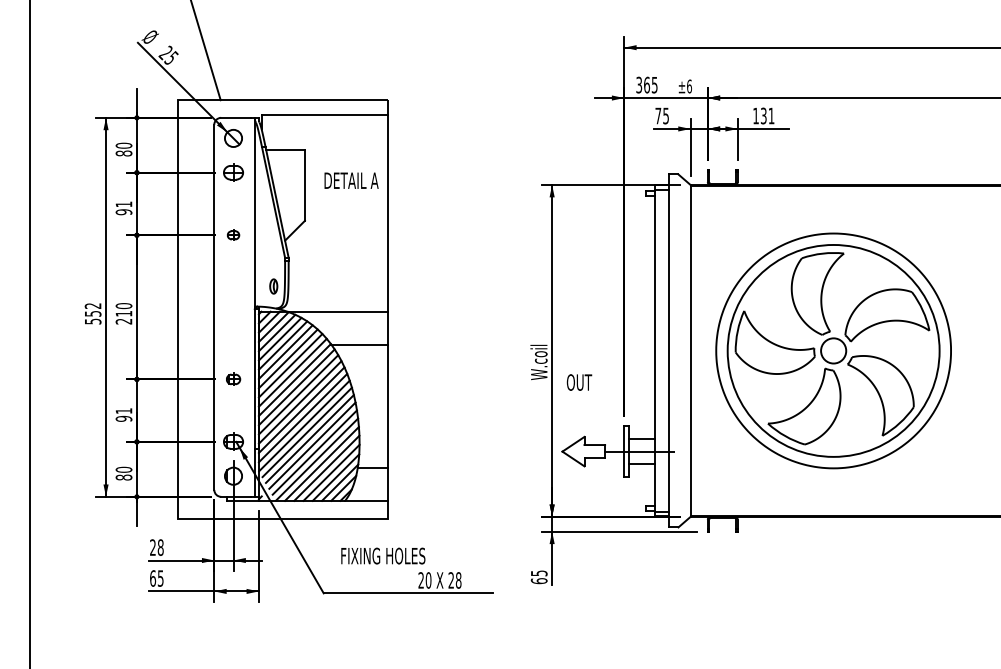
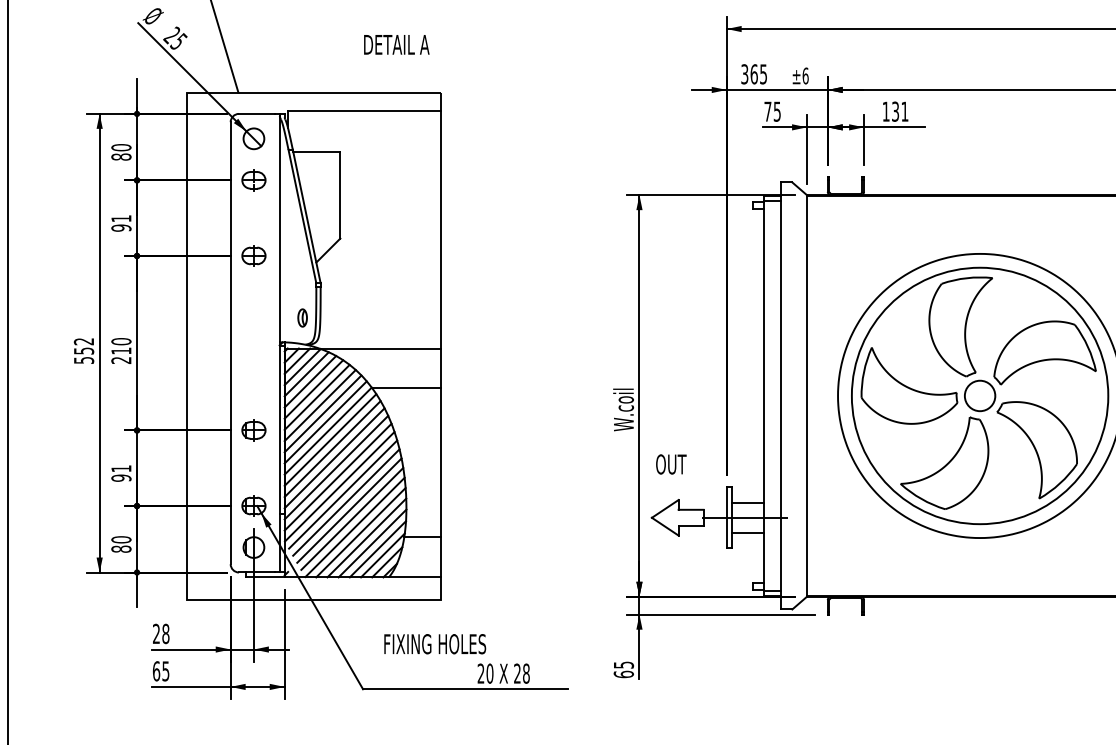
text: (351, 180) -> (396, 44), moved
part: (233, 235) -> (253, 256), size x1.67
part: (233, 379) -> (253, 430), size x1.43
text: (579, 382) -> (671, 464), moved

